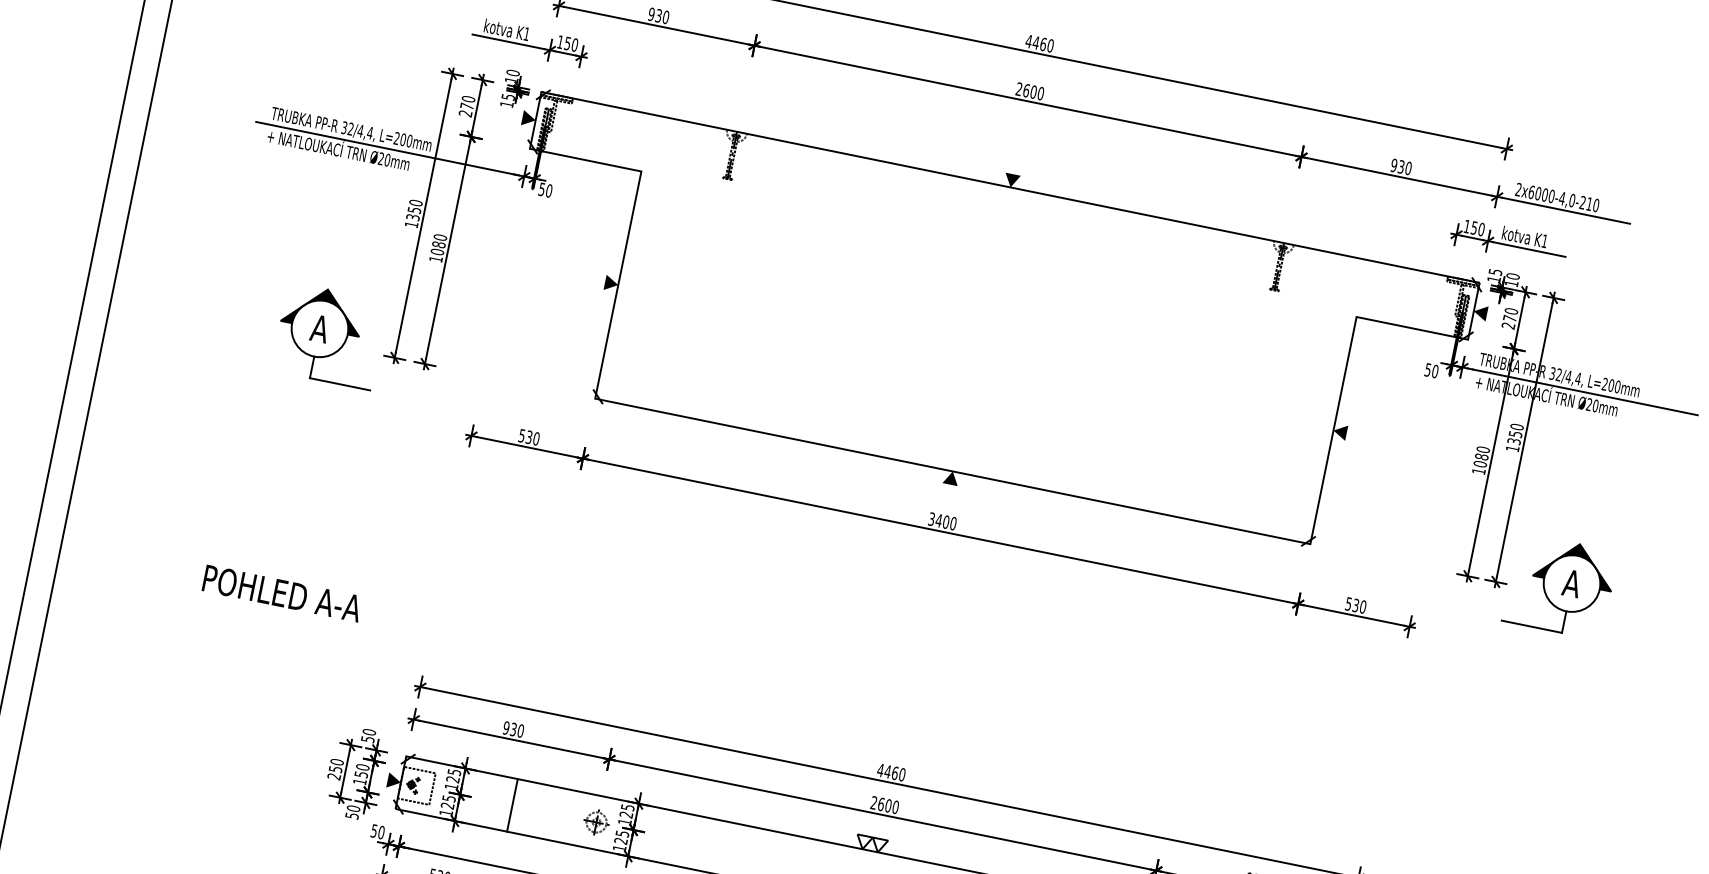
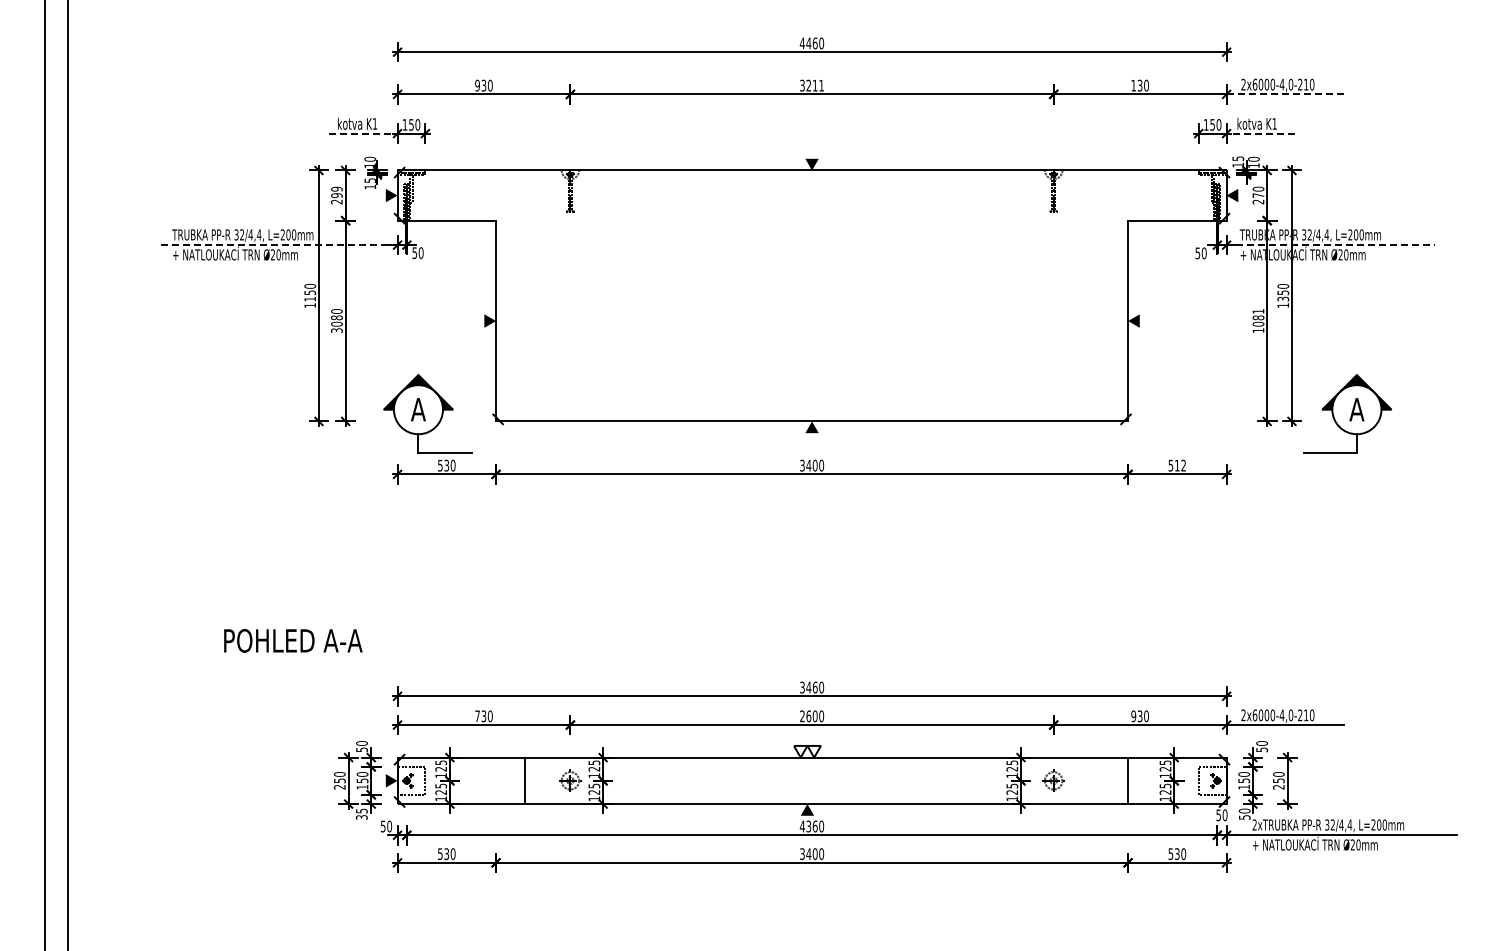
line: (509, 41) -> (361, 133), solid -> dashed
text: (1030, 91) -> (812, 85), 2600 -> 3211
text: (467, 102) -> (336, 192), 270 -> 299
line: (386, 148) -> (275, 245), solid -> dashed
text: (1393, 165) -> (1133, 85), 930 -> 130
line: (1566, 210) -> (1287, 94), solid -> dashed
text: (413, 216) -> (310, 298), 1350 -> 1150
line: (1529, 249) -> (1263, 133), solid -> dashed
text: (435, 259) -> (336, 330), 1080 -> 3080
part: (329, 335) -> (427, 413), moved
line: (1585, 392) -> (1335, 245), solid -> dashed
text: (1483, 449) -> (1258, 311), 1080 -> 1081
text: (282, 593) -> (293, 640), moved
text: (1359, 606) -> (1180, 465), 530 -> 512
text: (506, 728) -> (477, 716), 930 -> 730
text: (879, 770) -> (801, 687), 4460 -> 3460
line: (513, 805) -> (525, 780), moved
text: (352, 811) -> (361, 813), 50 -> 35

